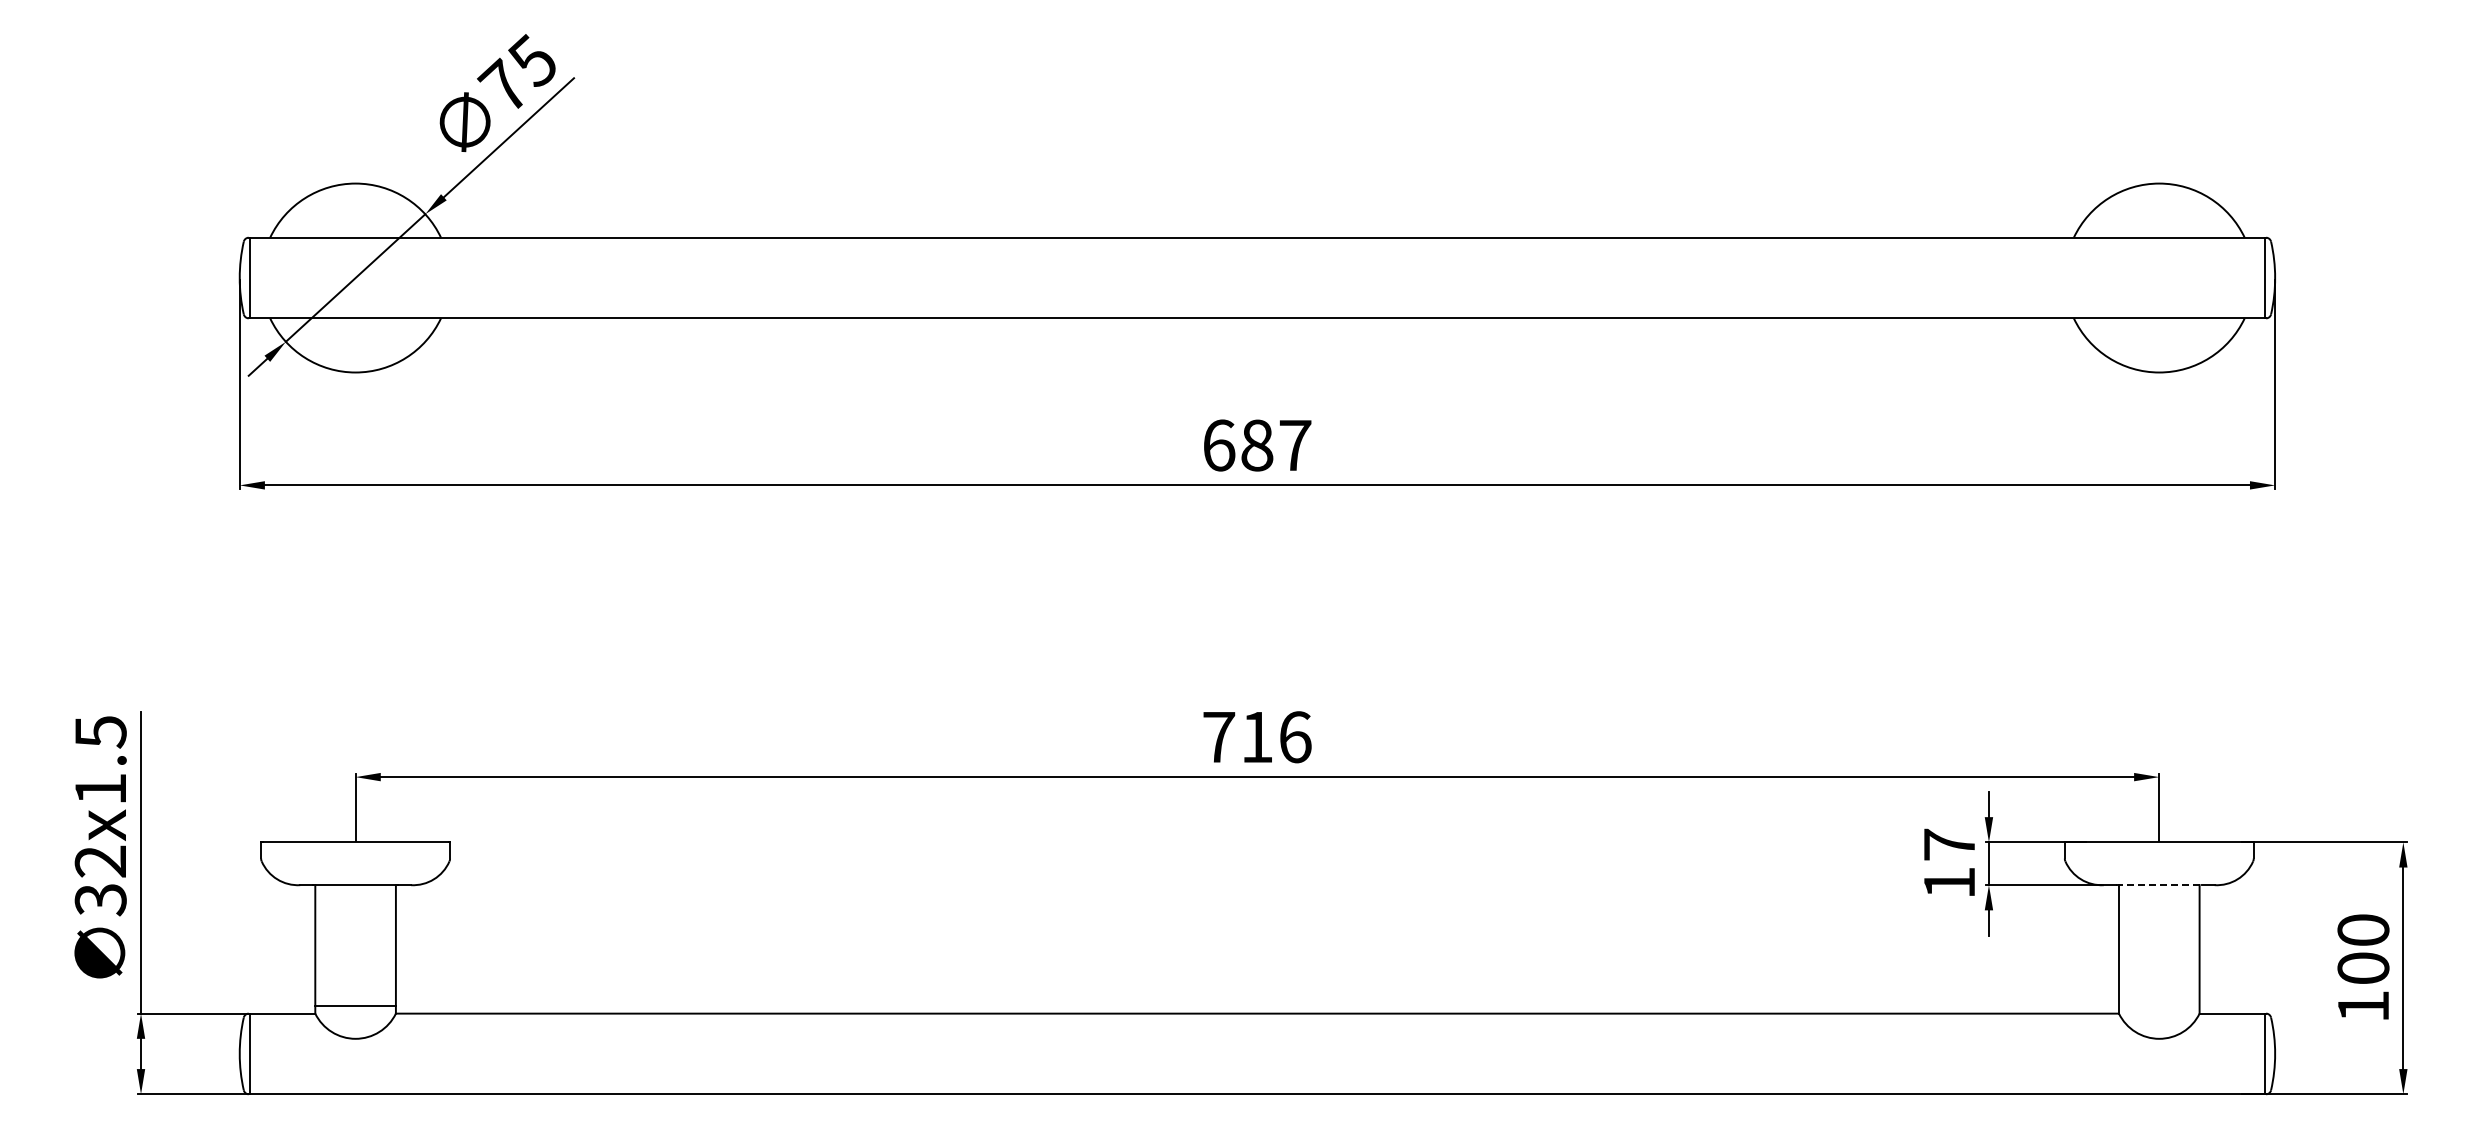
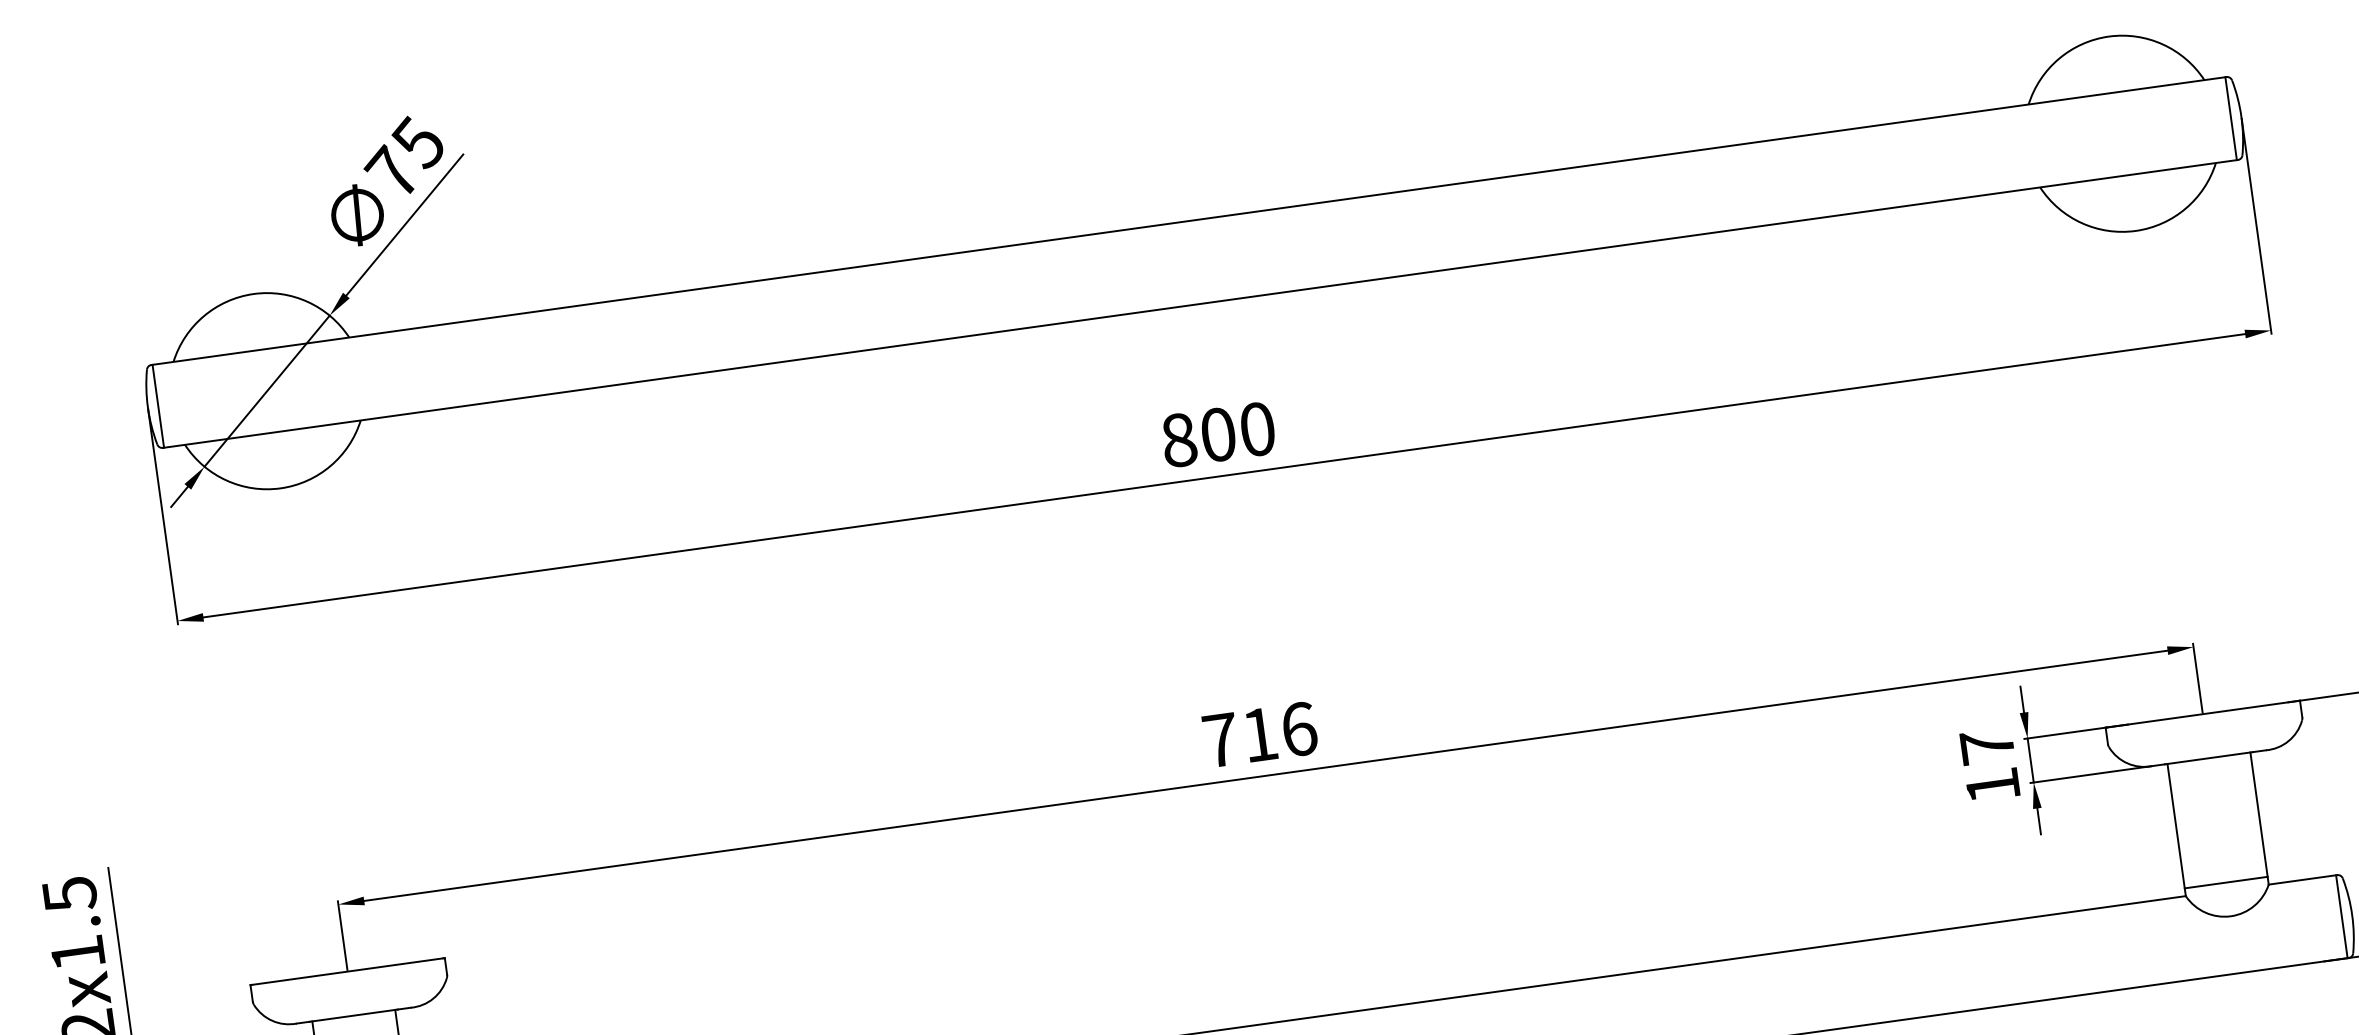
text: (1257, 445) -> (1218, 434), 687 -> 800
line: (2159, 885) -> (2209, 758), dashed -> solid
line: (2158, 1006) -> (2225, 883), added

